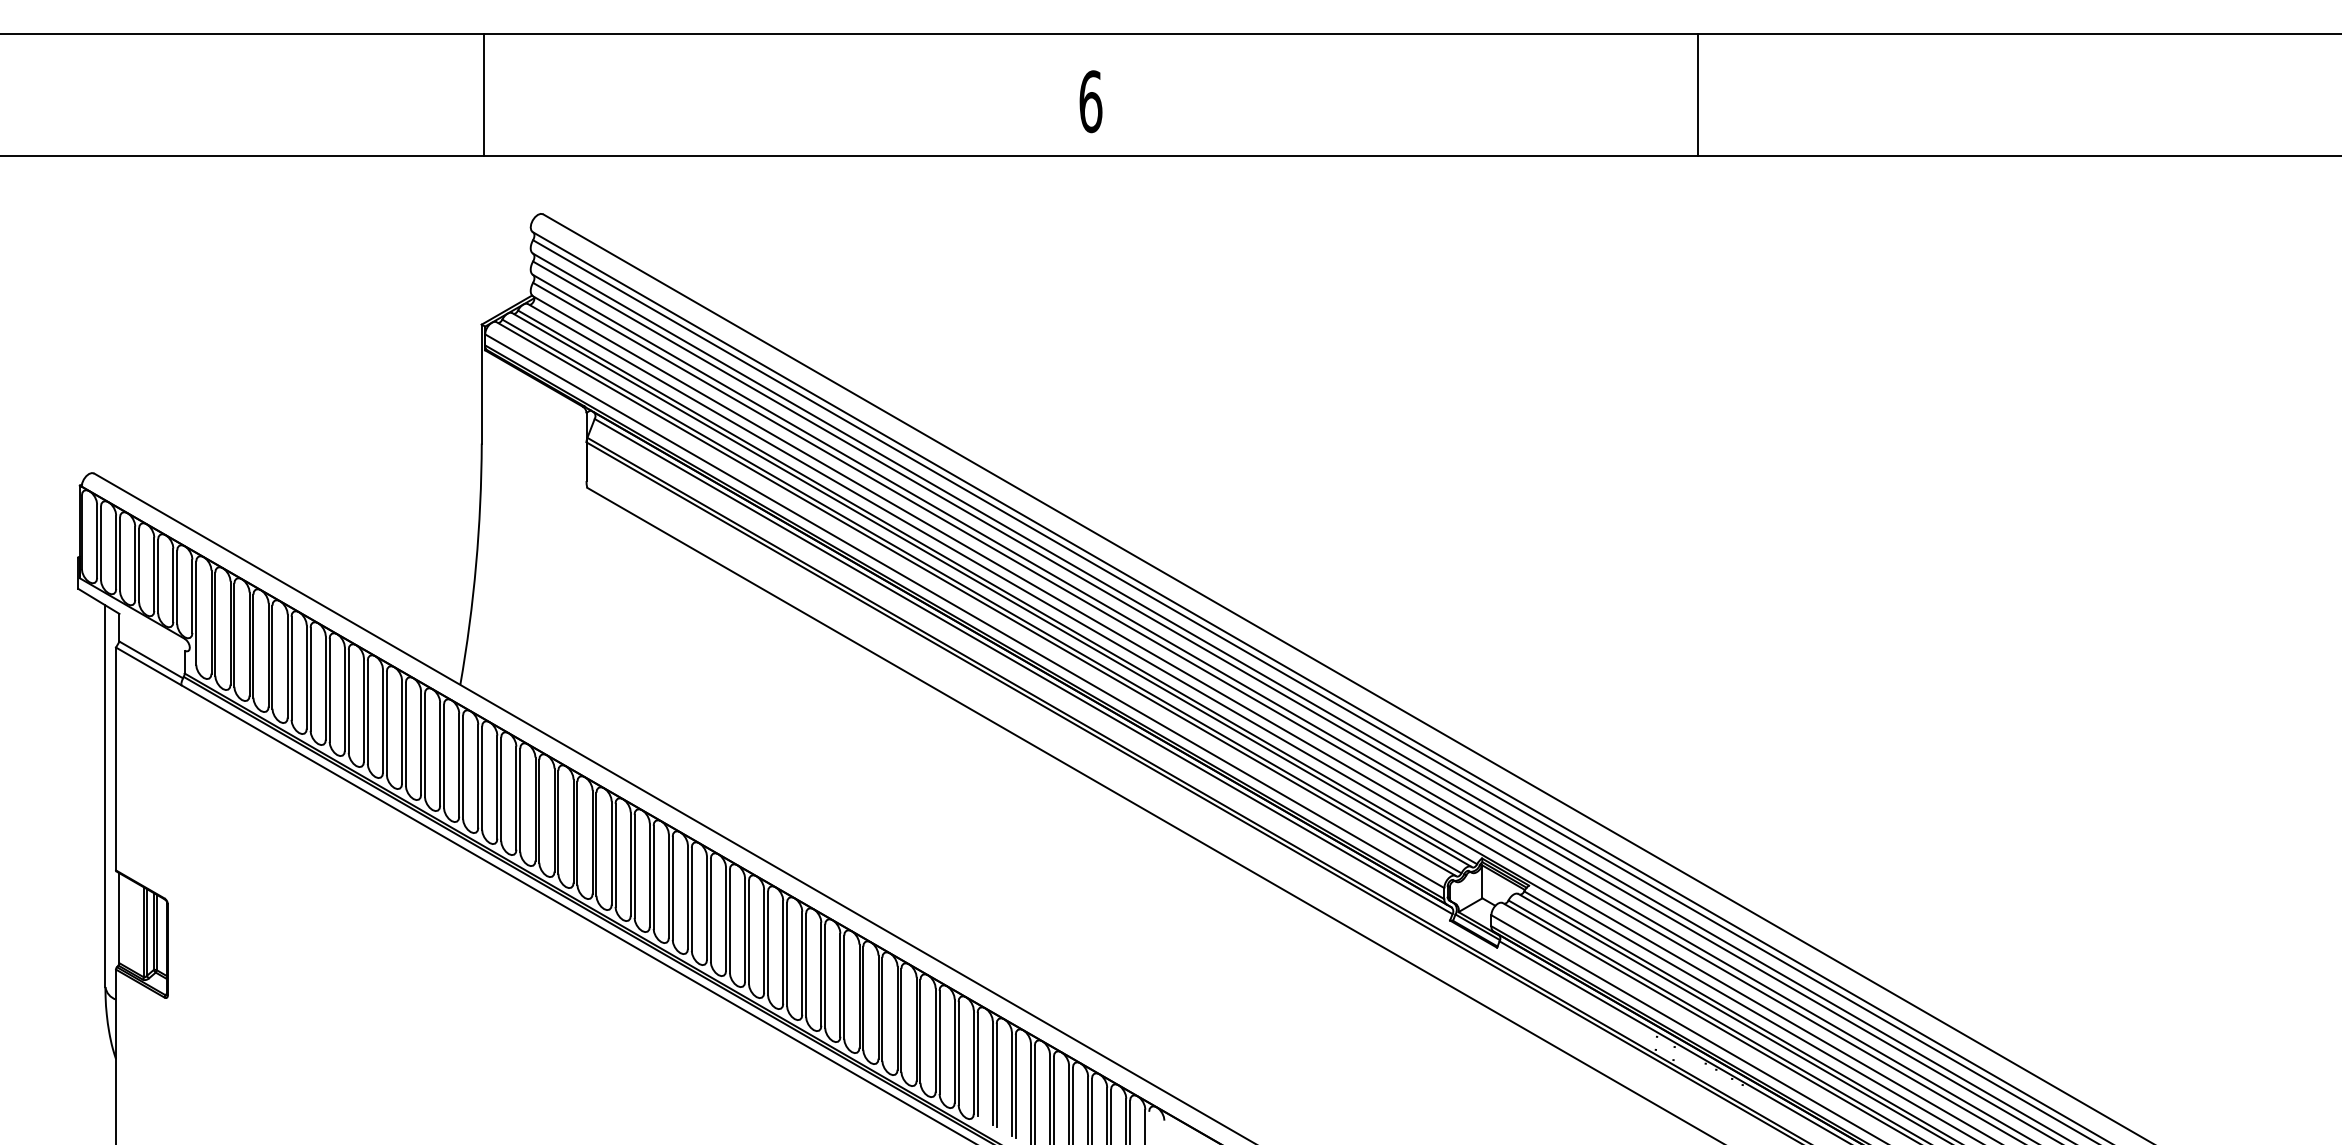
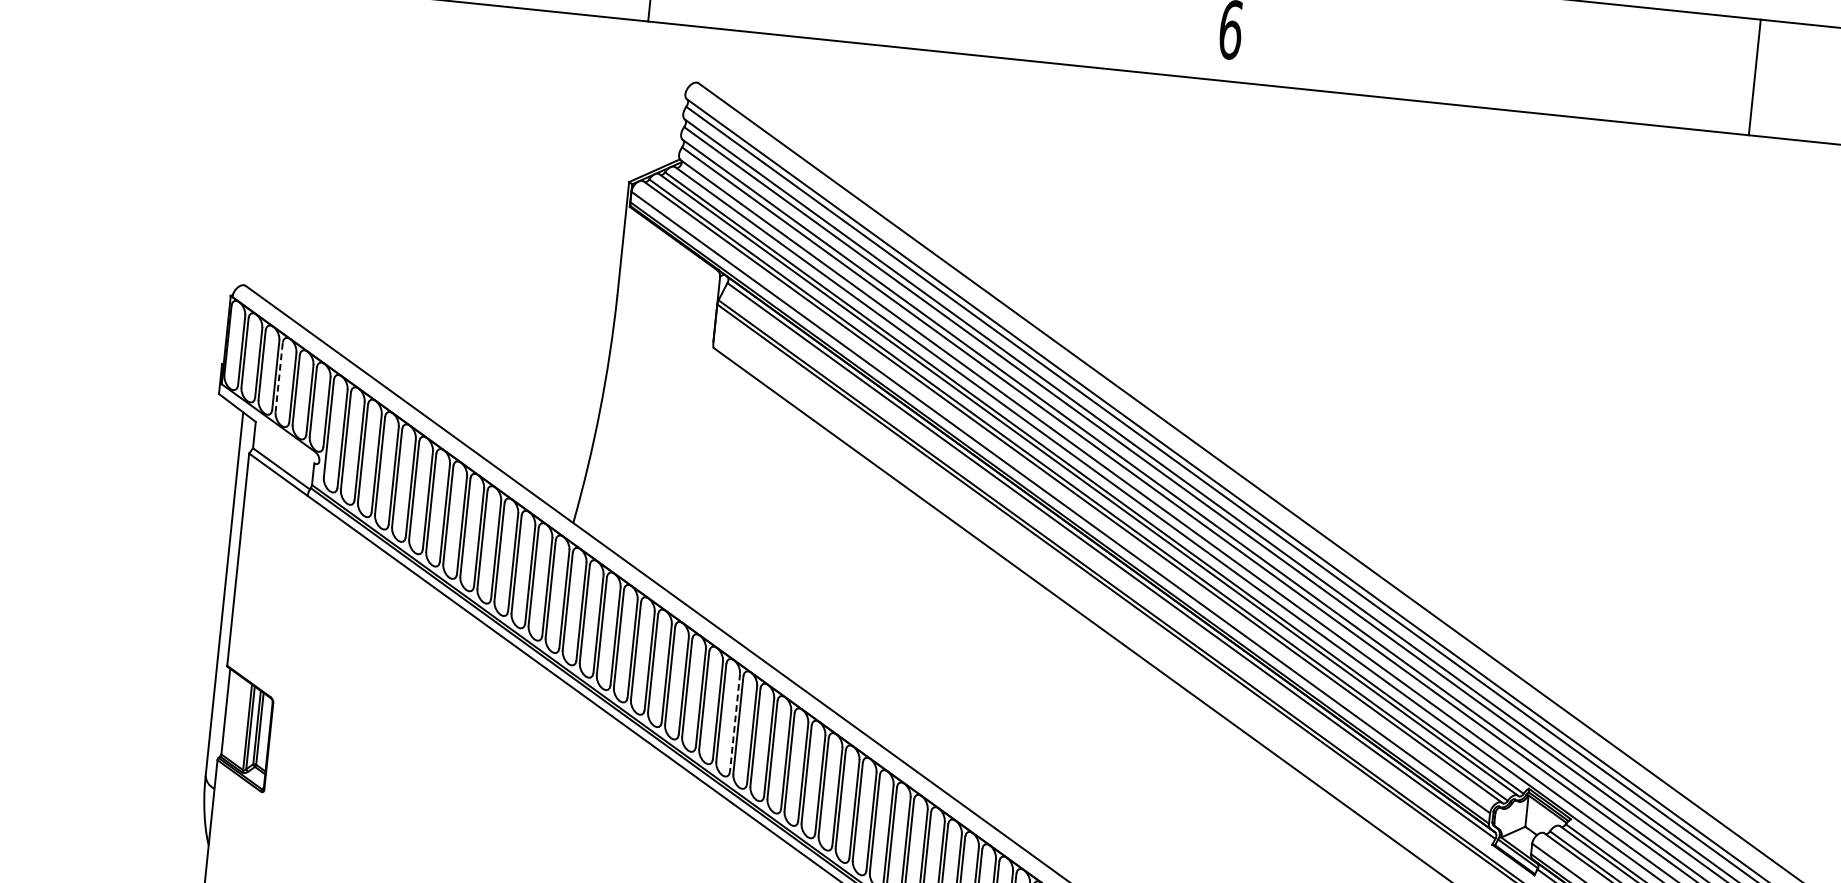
line: (1698, 94) -> (1754, 77), moved
line: (139, 565) -> (279, 377), solid -> dashed
line: (649, 875) -> (734, 723), solid -> dashed

